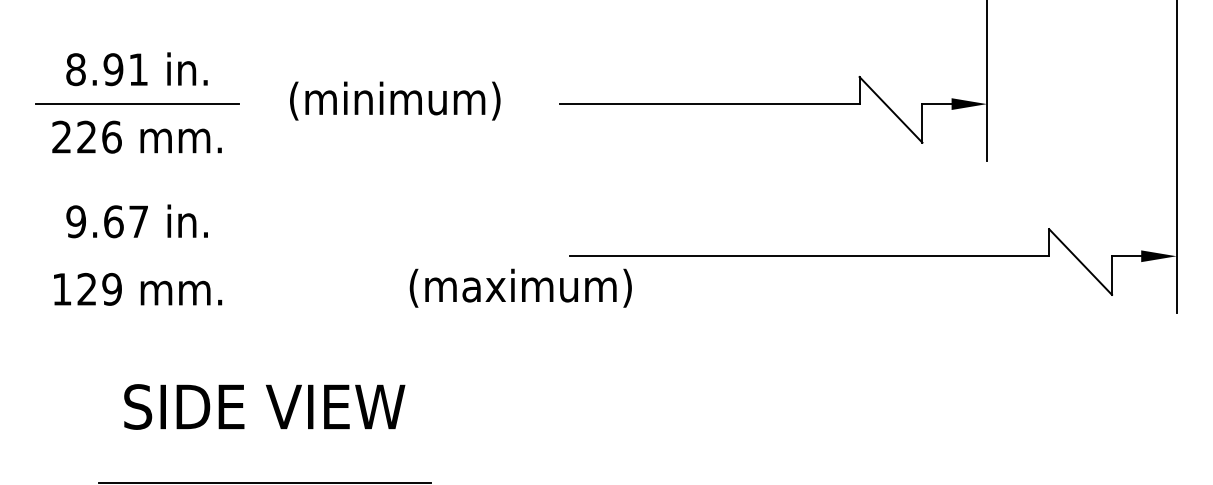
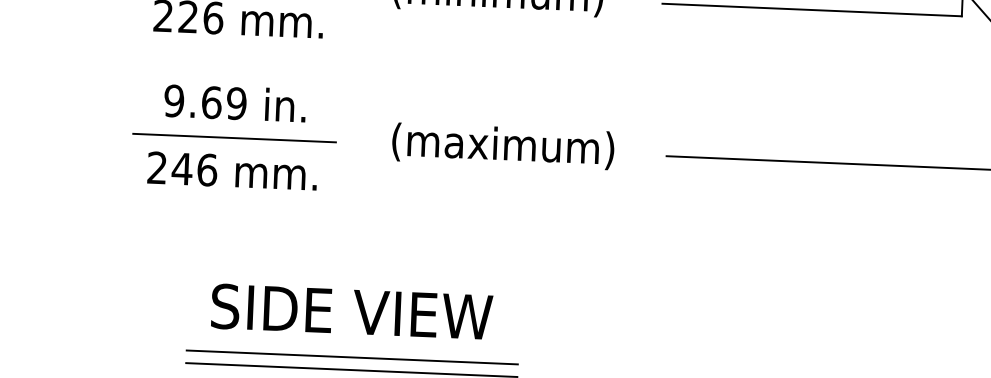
text: (138, 221) -> (236, 103), 9.67 -> 9.69
line: (137, 256) -> (234, 138), added
text: (520, 287) -> (502, 145), moved
text: (87, 288) -> (182, 168), 129 -> 246
text: (264, 406) -> (351, 311), moved
line: (264, 470) -> (351, 357), added

